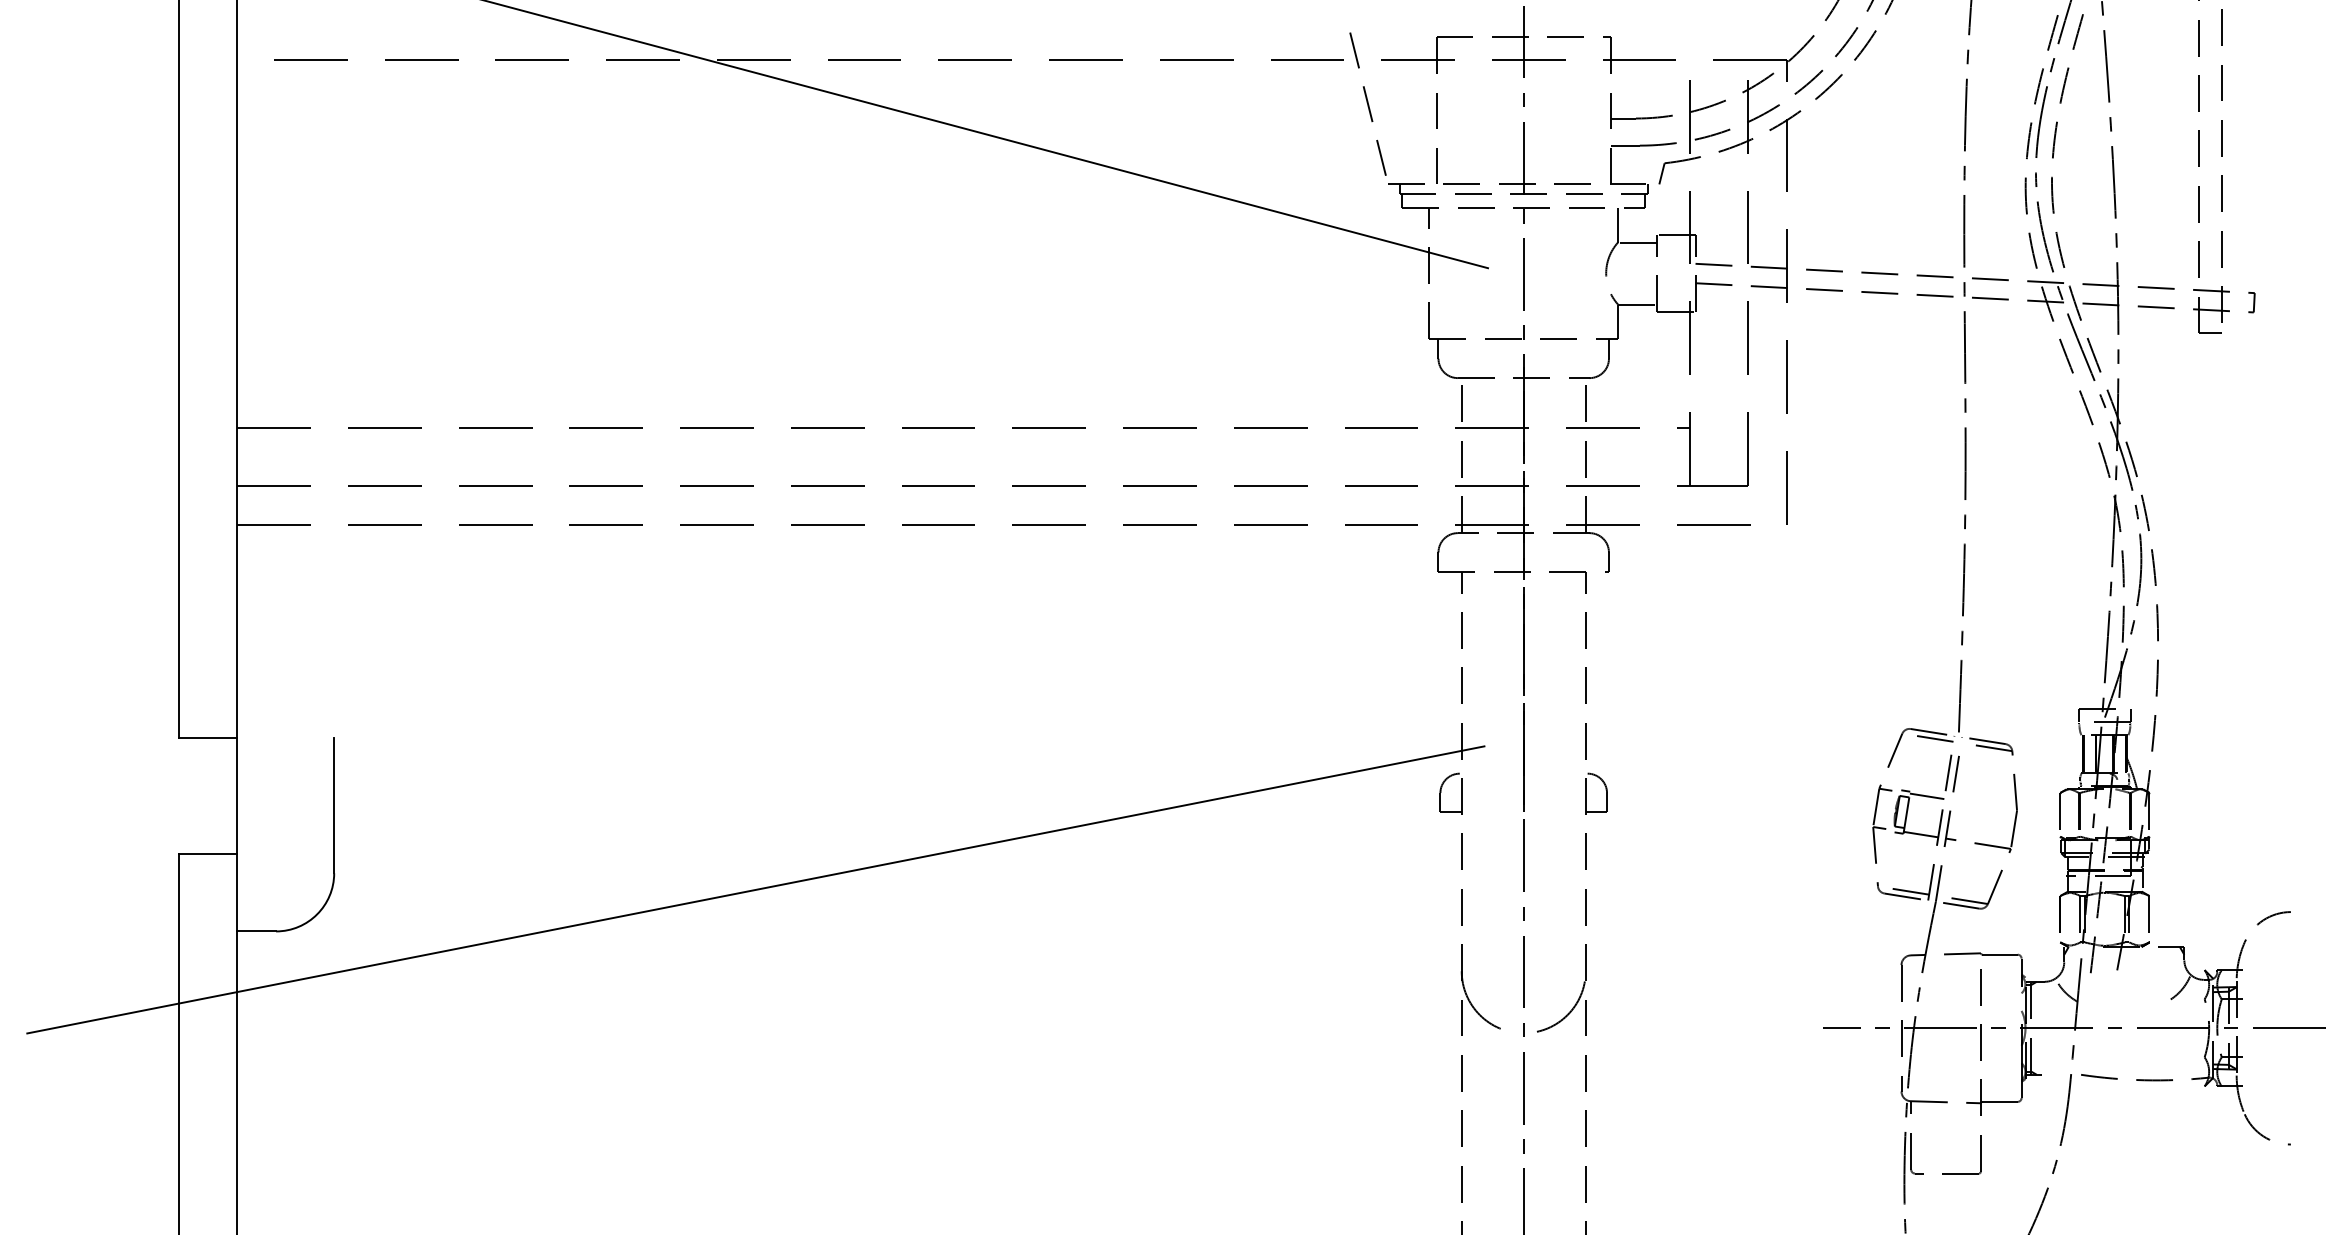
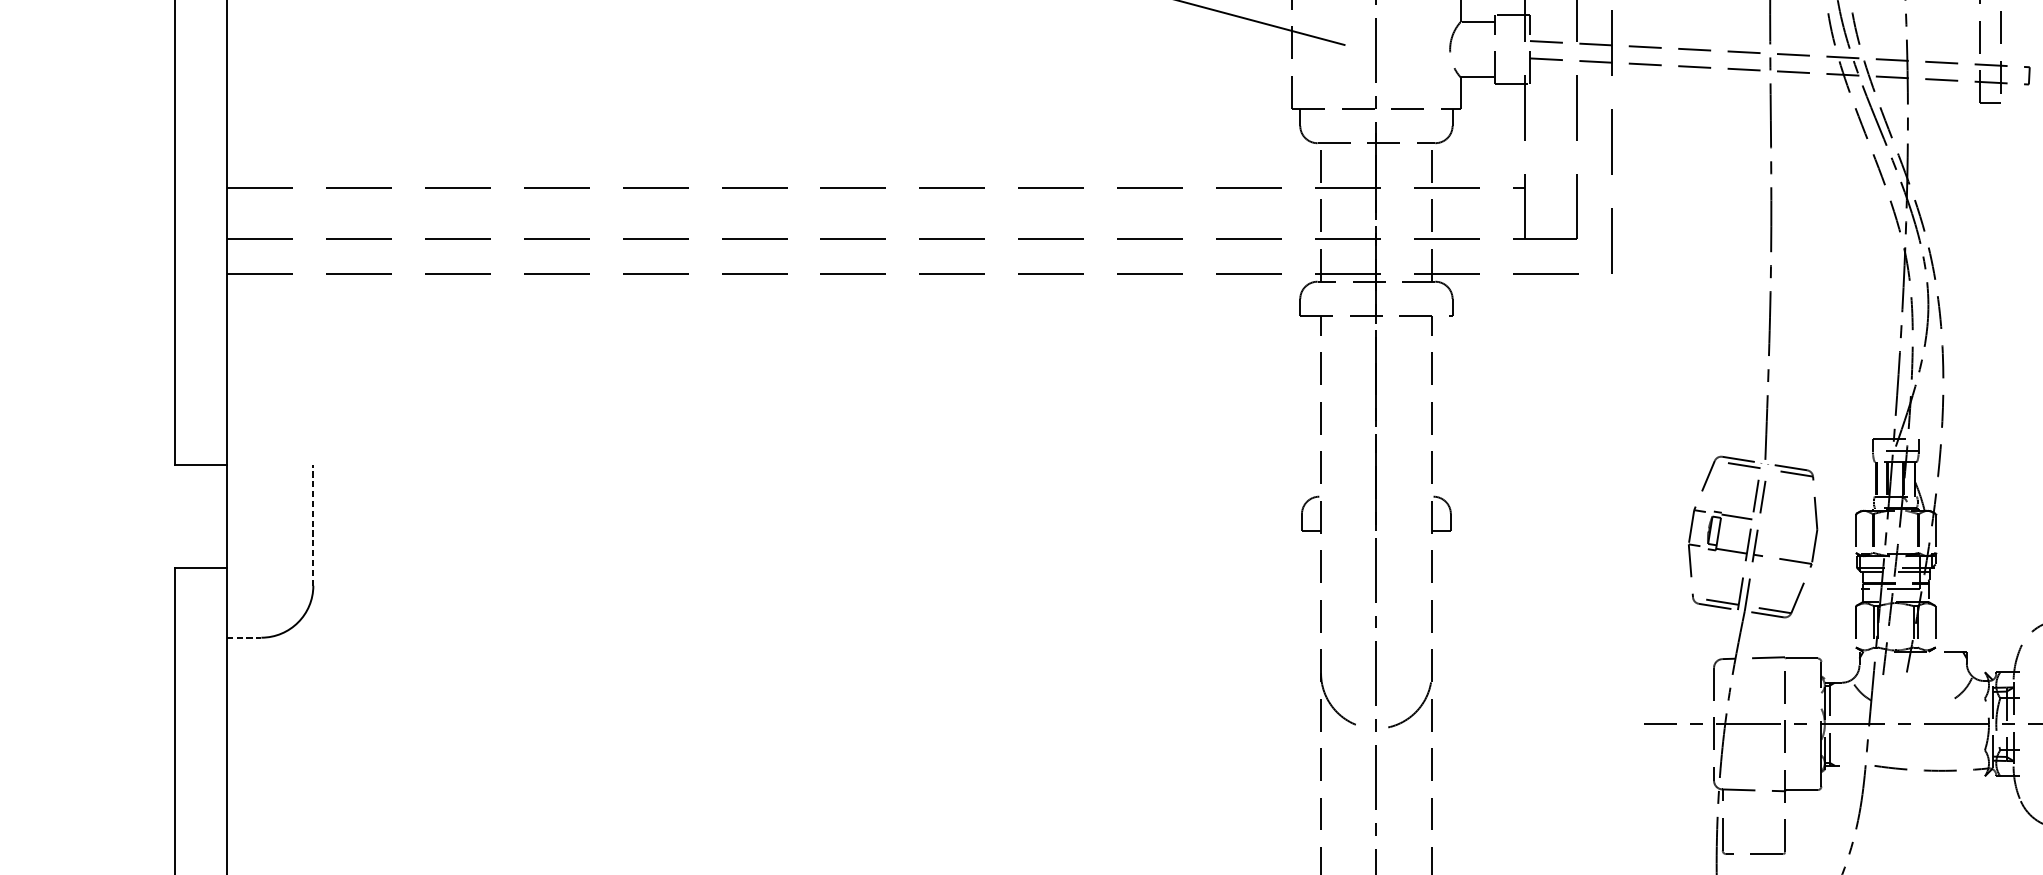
line: (334, 805) -> (313, 525), solid -> dashed
line: (755, 889) -> (689, 600), removed
line: (257, 931) -> (244, 637), solid -> dashed

